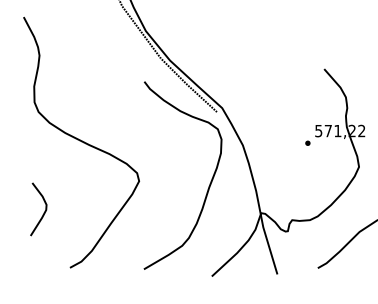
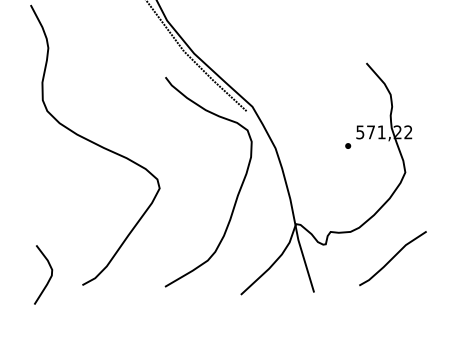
curve: (44, 211) -> (49, 277), moved

